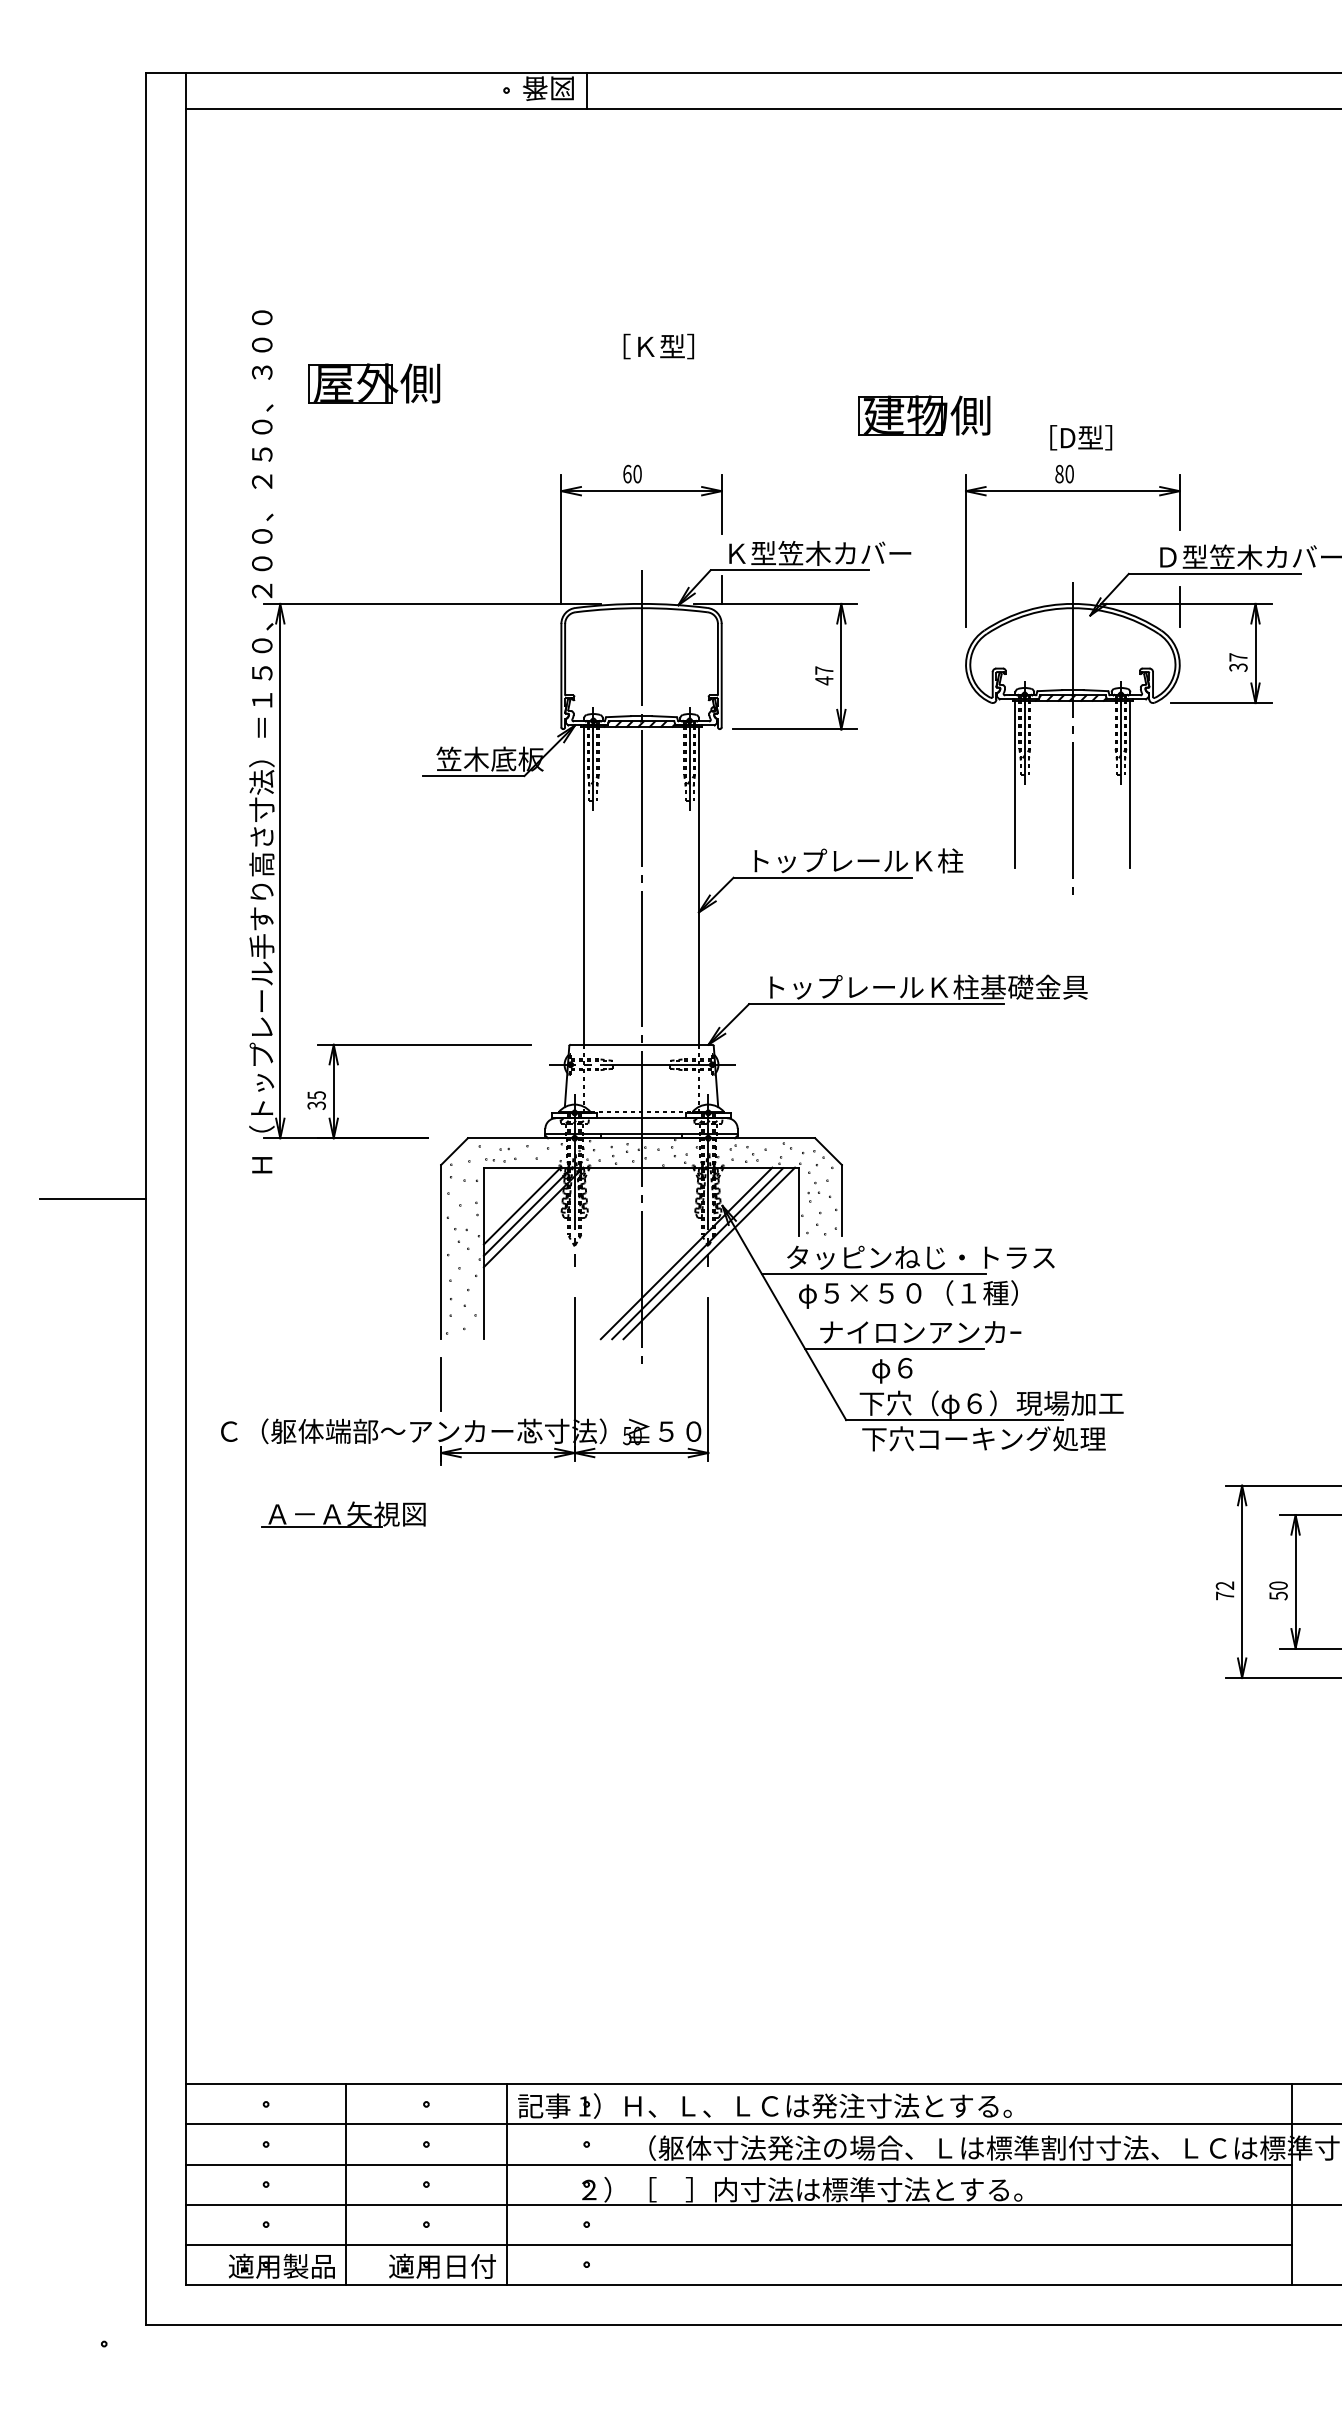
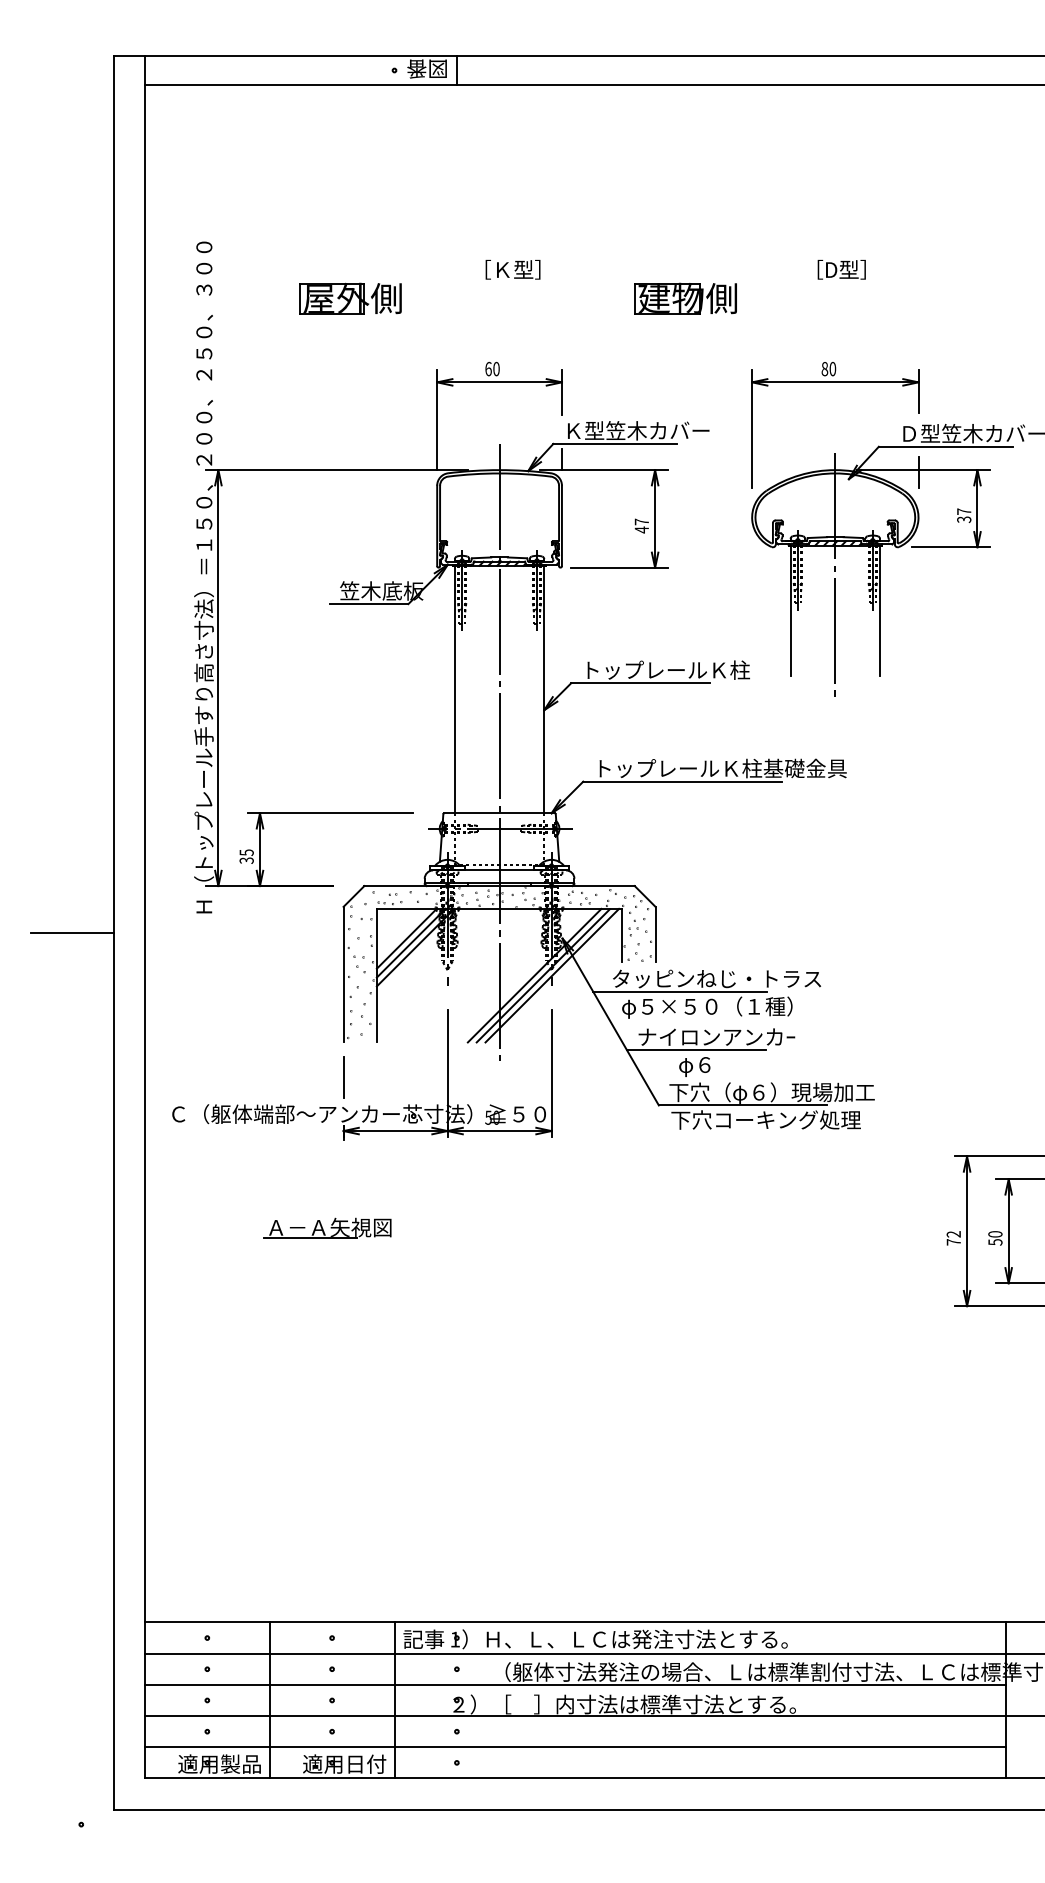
part: (374, 383) -> (350, 298), moved
part: (924, 415) -> (685, 298), moved
text: (1080, 437) -> (841, 269), moved
part: (343, 1513) -> (327, 1227), moved

